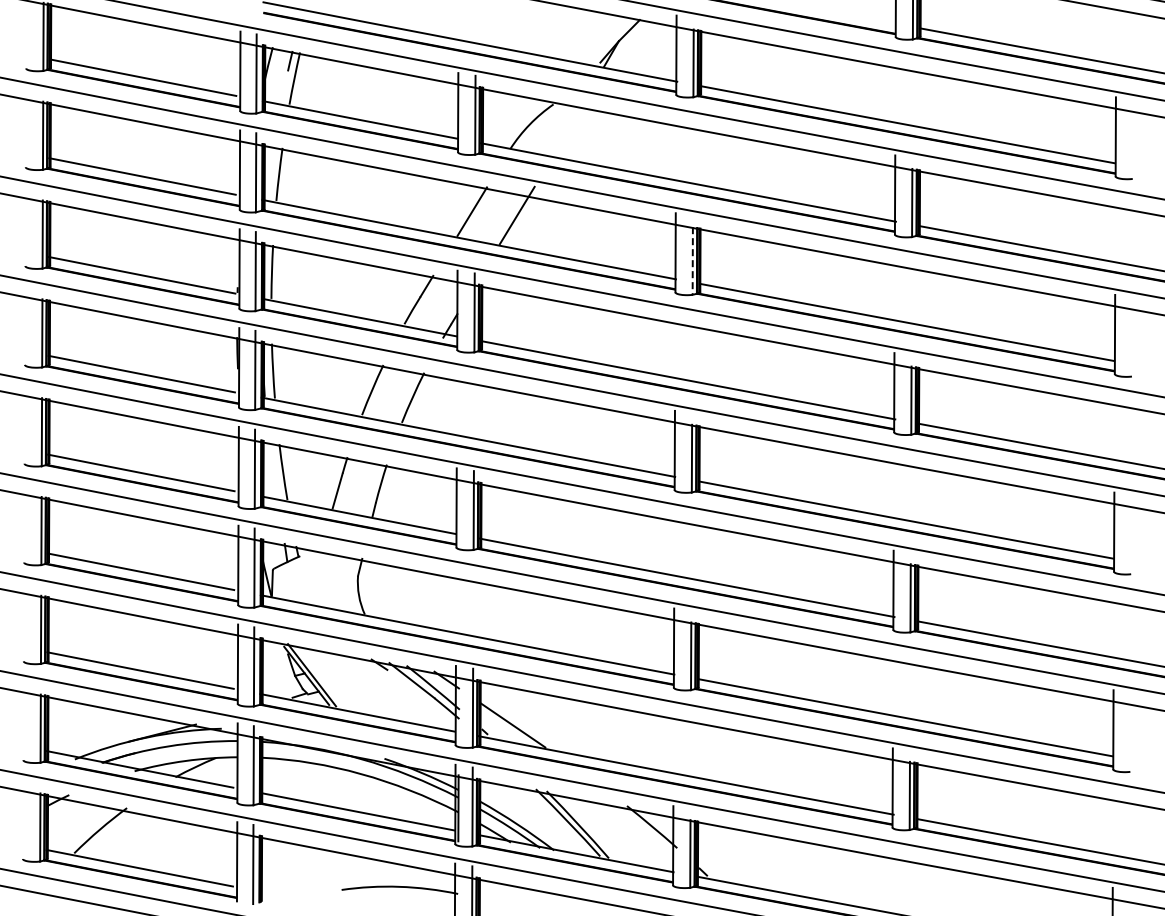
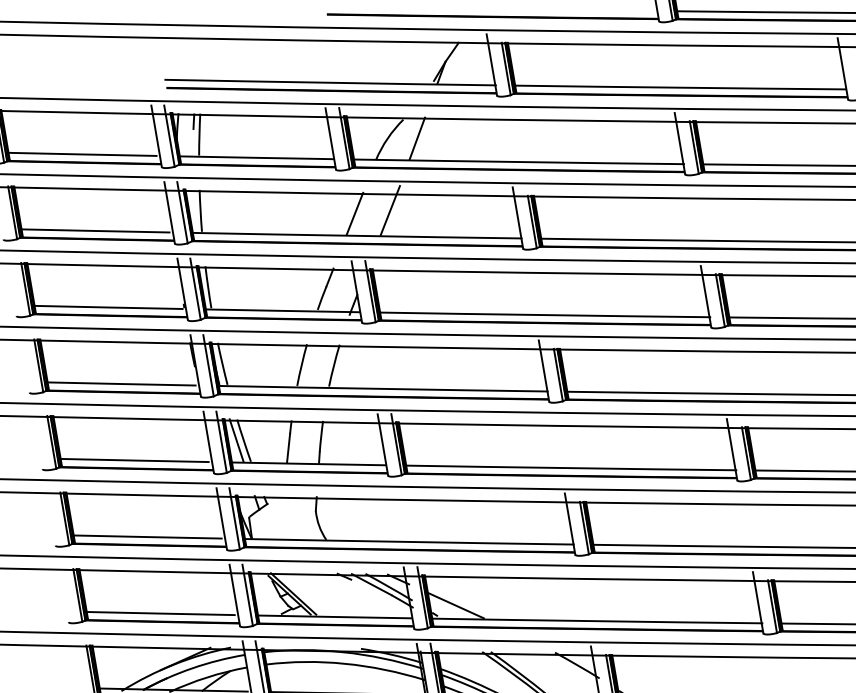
line: (566, 130) -> (416, 138), added
line: (692, 261) -> (532, 222), dashed -> solid
line: (274, 470) -> (236, 440), added

